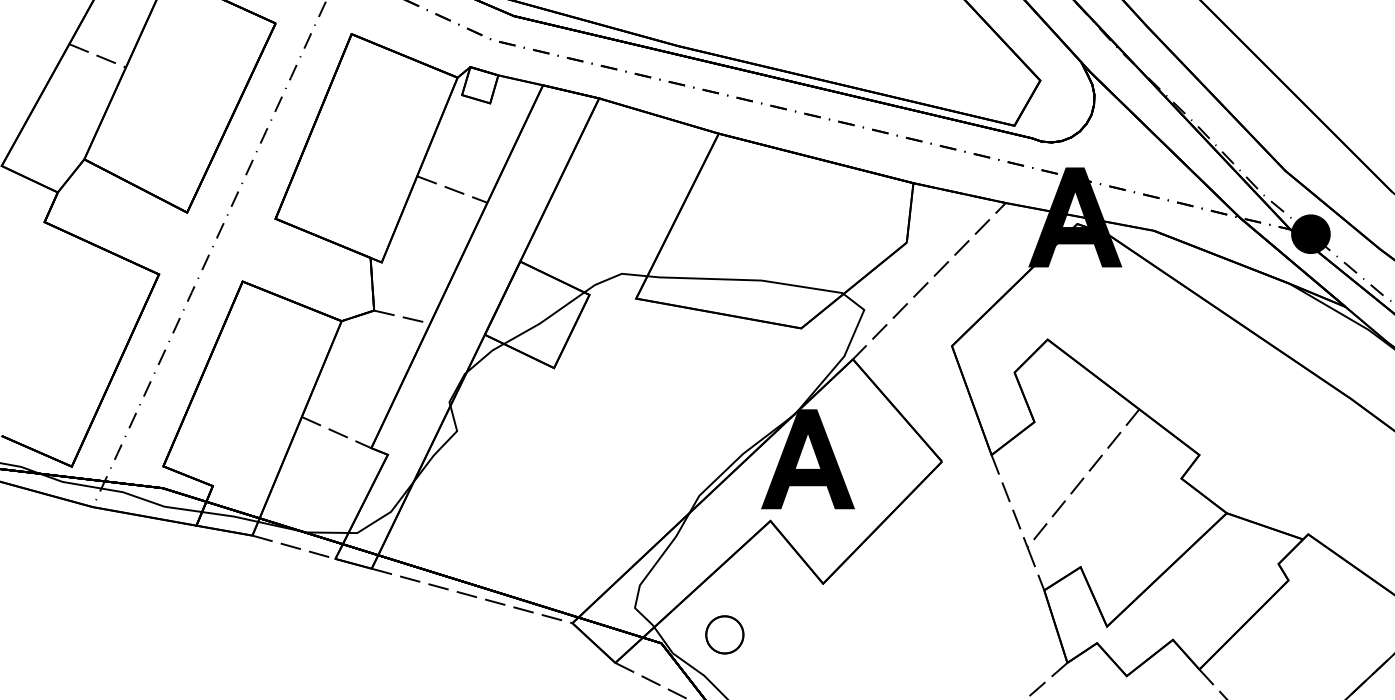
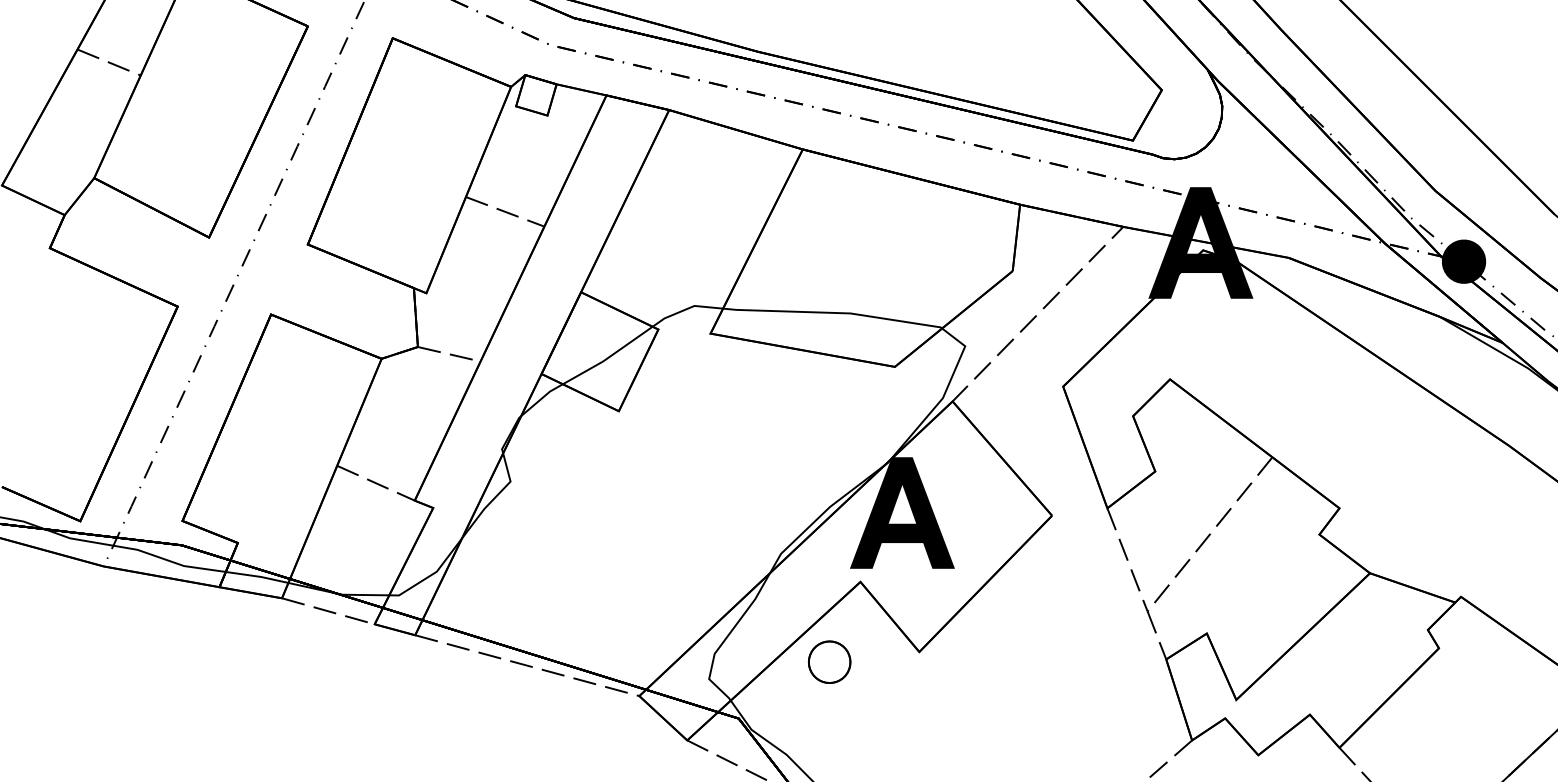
part: (724, 634) -> (829, 661), moved

